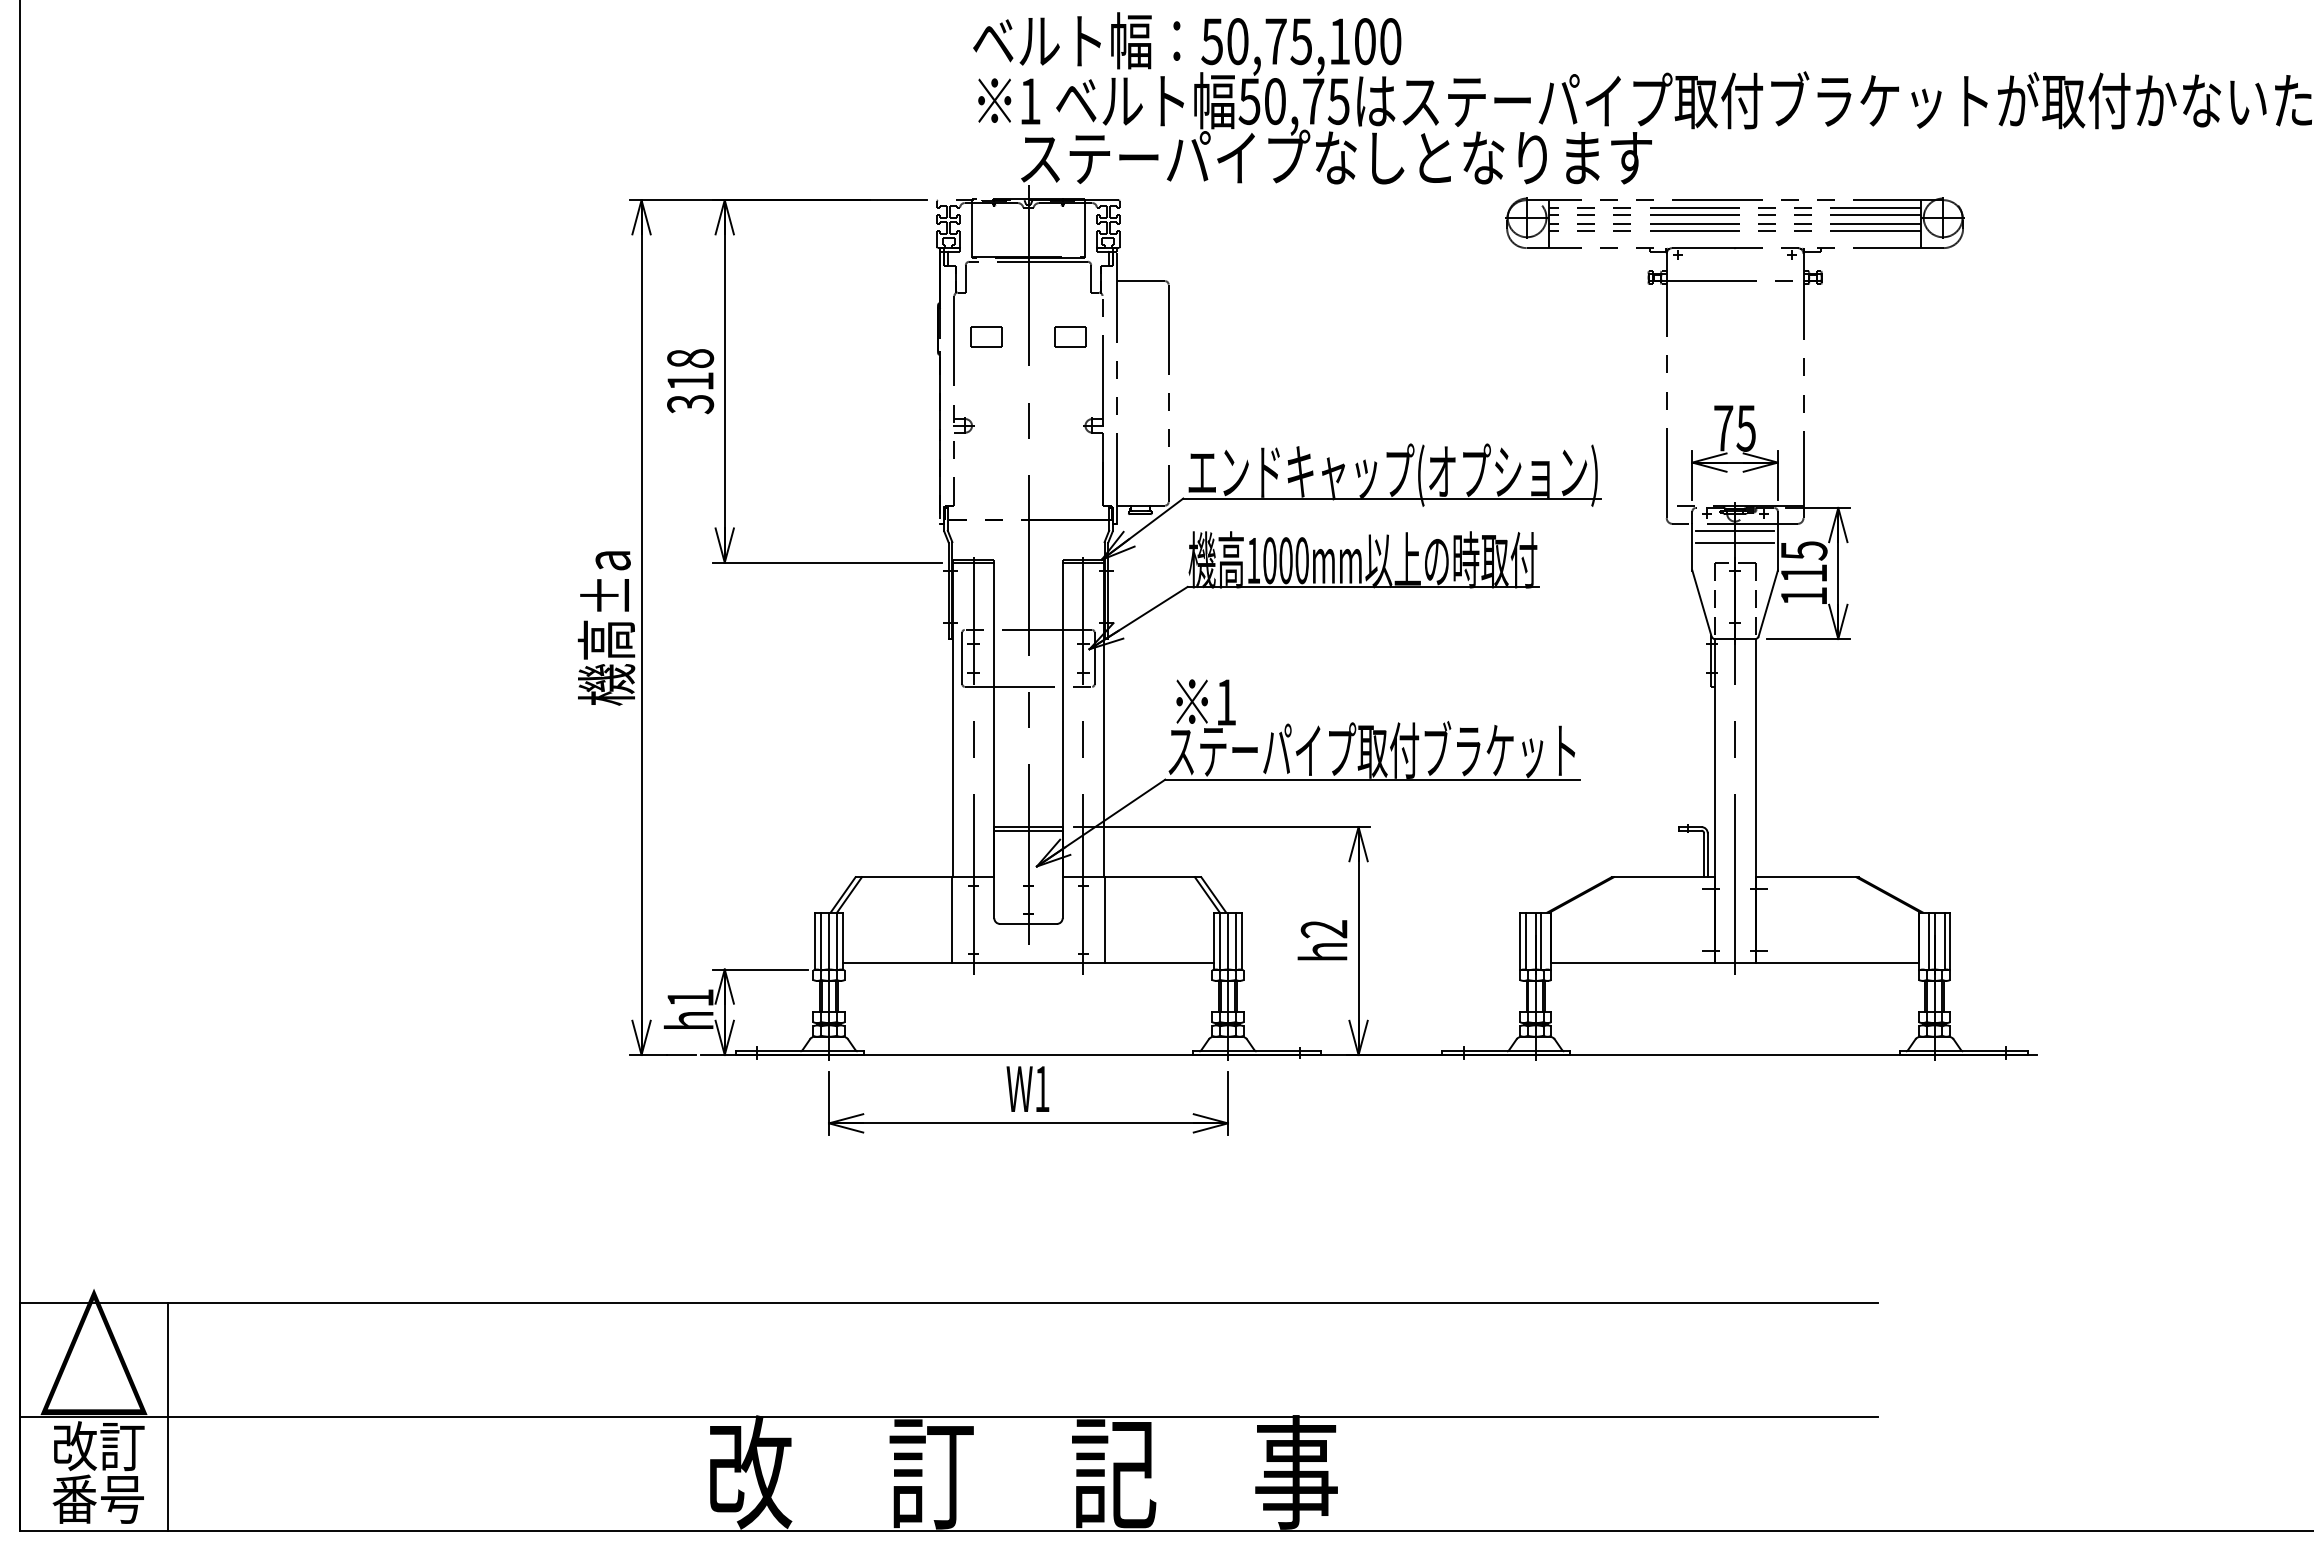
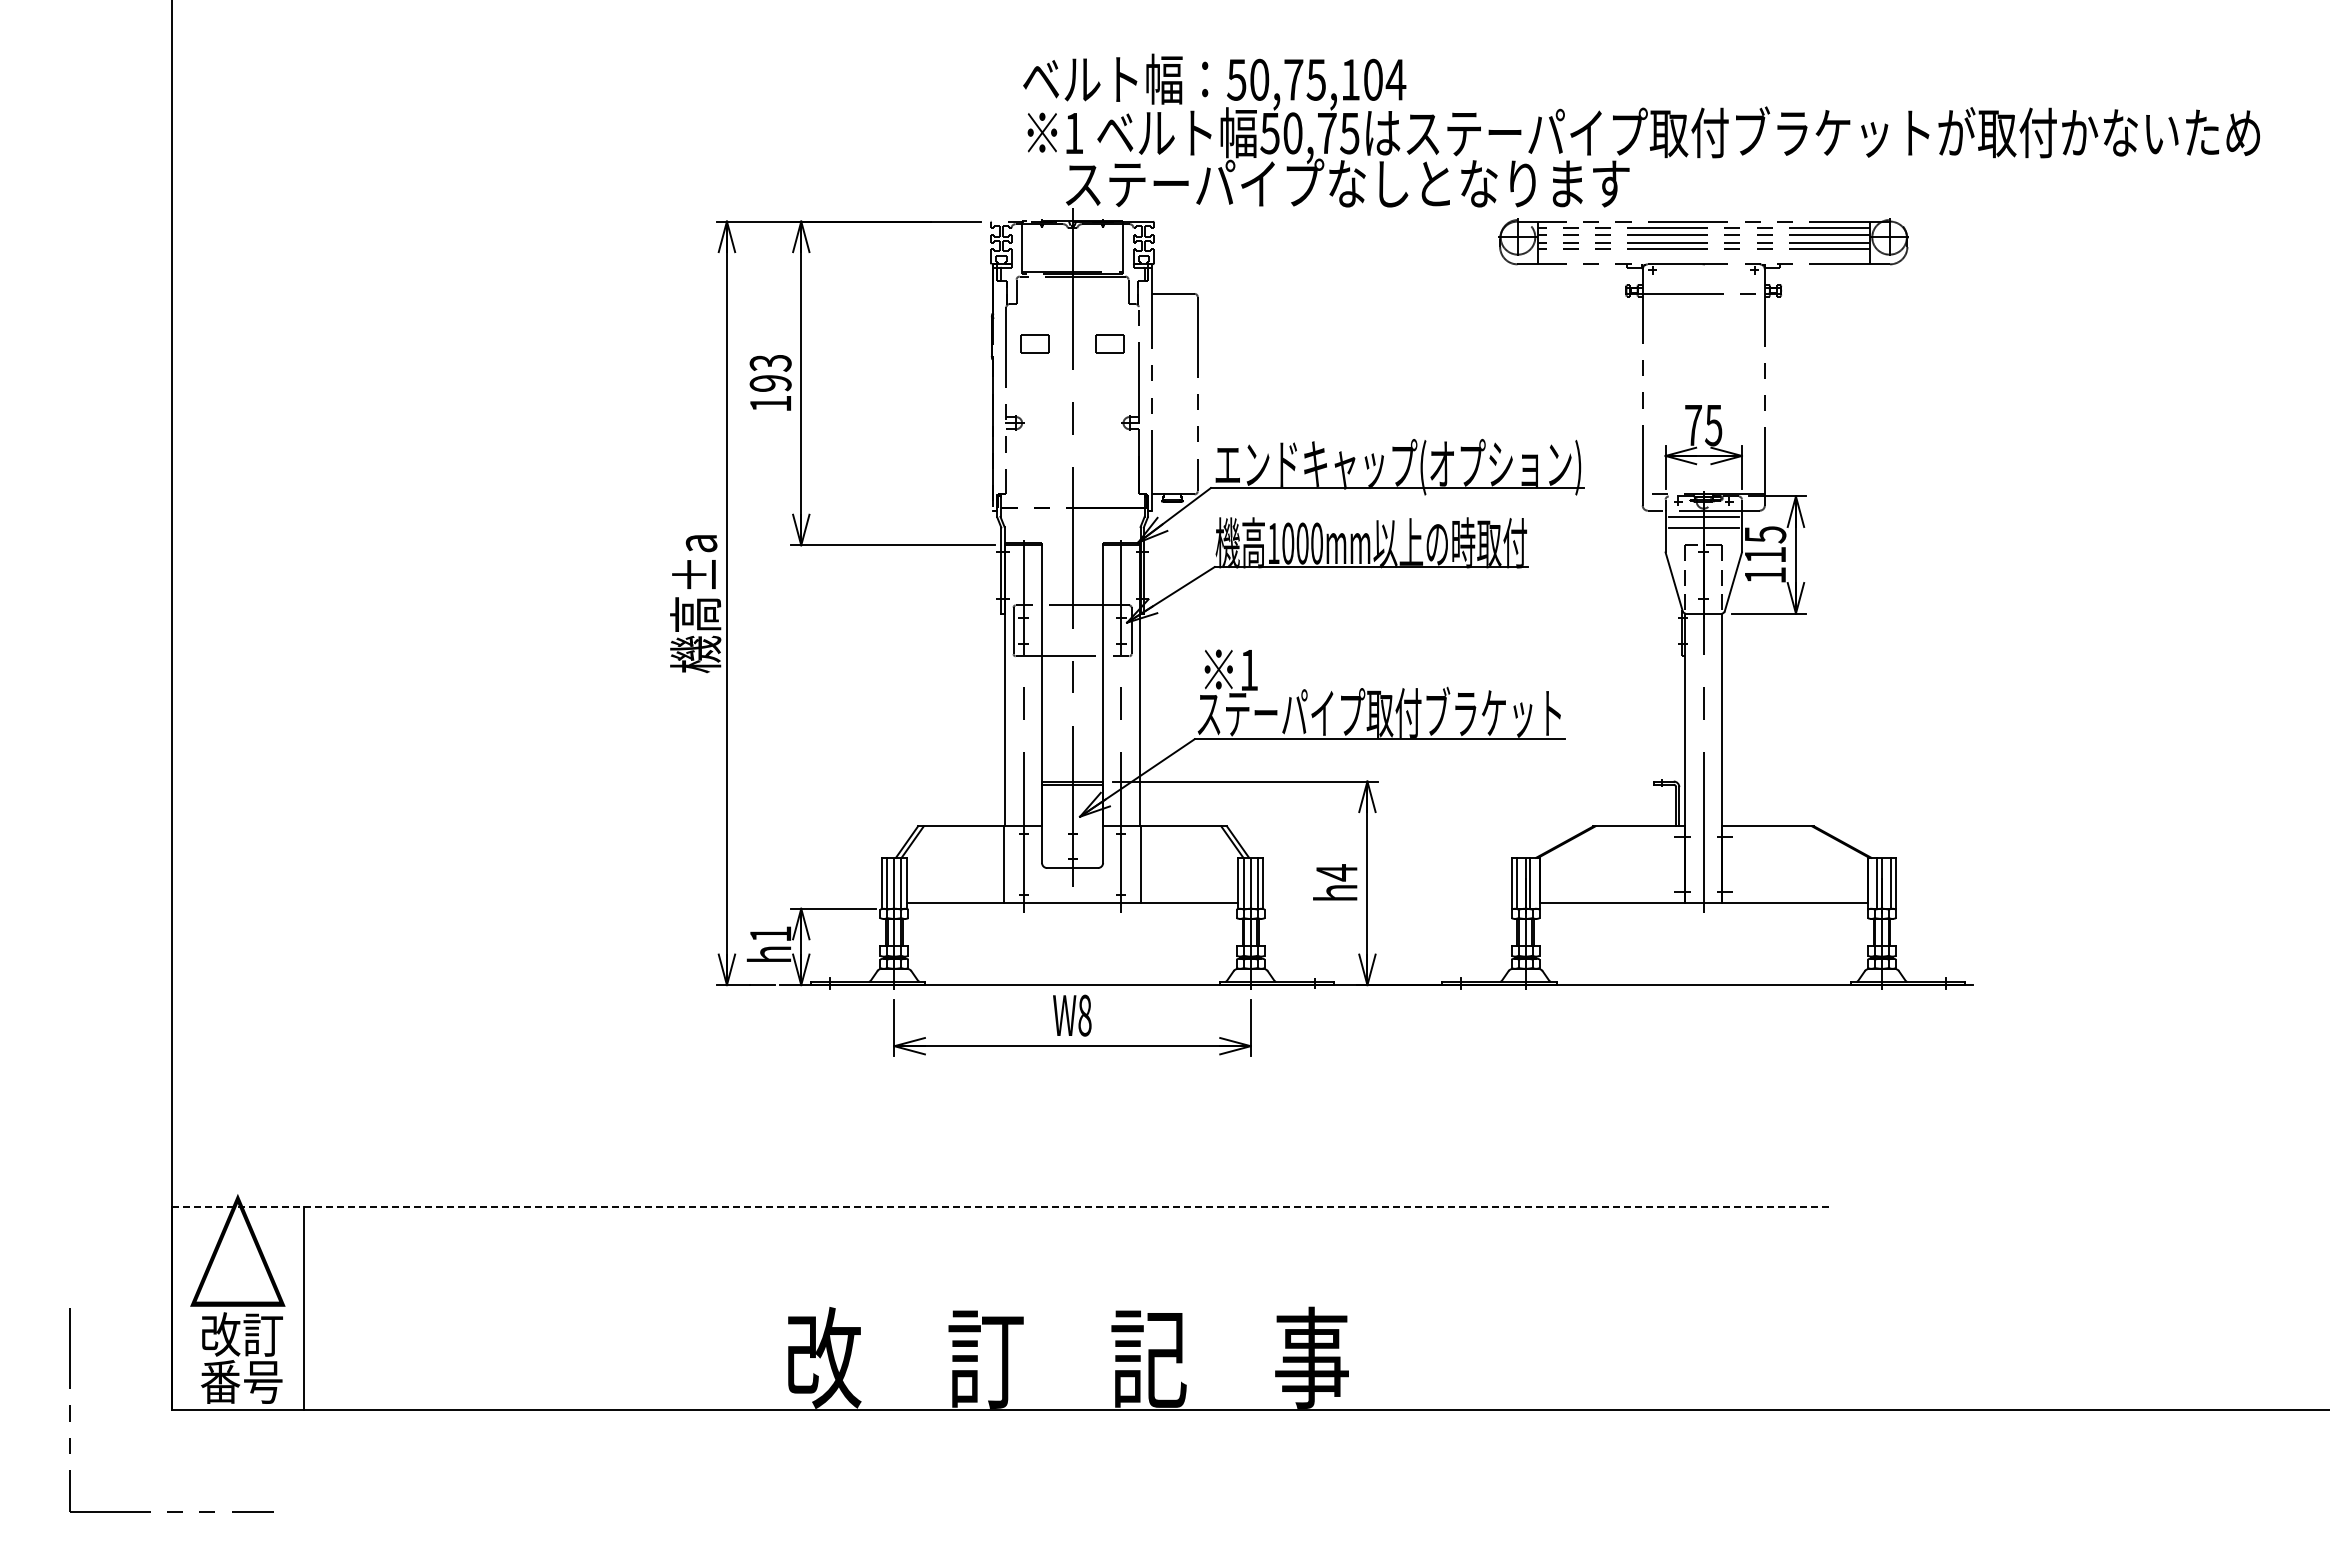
text: (1390, 41) -> (1395, 79), 50,75,100 -> 50,75,104
text: (690, 381) -> (770, 383), 318 -> 193
text: (1323, 928) -> (1336, 872), h2 -> h4
text: (1041, 1089) -> (1084, 1015), W1 -> W8
line: (948, 1302) -> (1001, 1206), solid -> dashed
line: (948, 1417) -> (1001, 1308), removed

